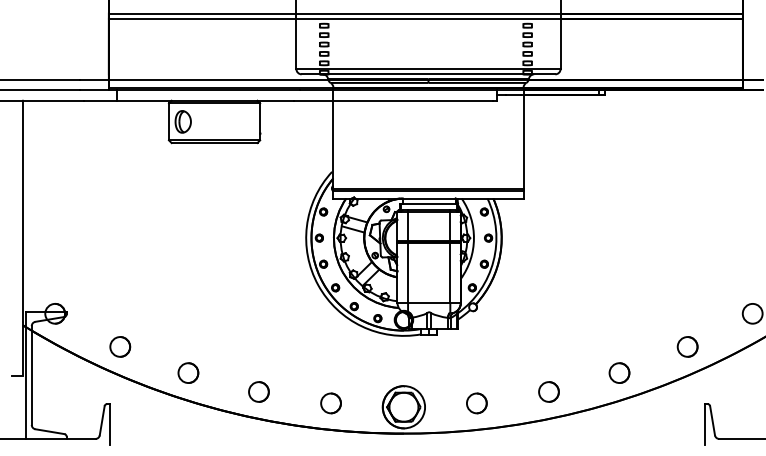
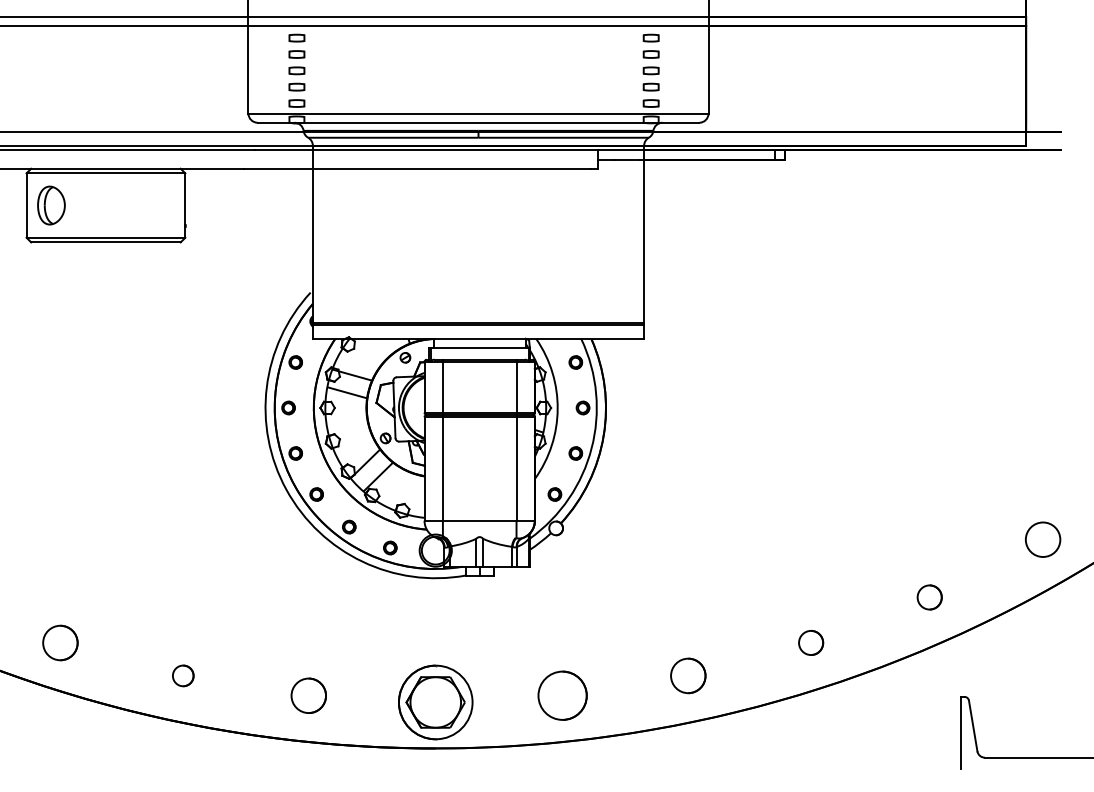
part: (687, 346) -> (929, 596), size x0.7
part: (619, 372) -> (811, 641), size x0.7
circle: (258, 391) -> (182, 675), size x0.6
part: (476, 403) -> (562, 695), size x1.4

